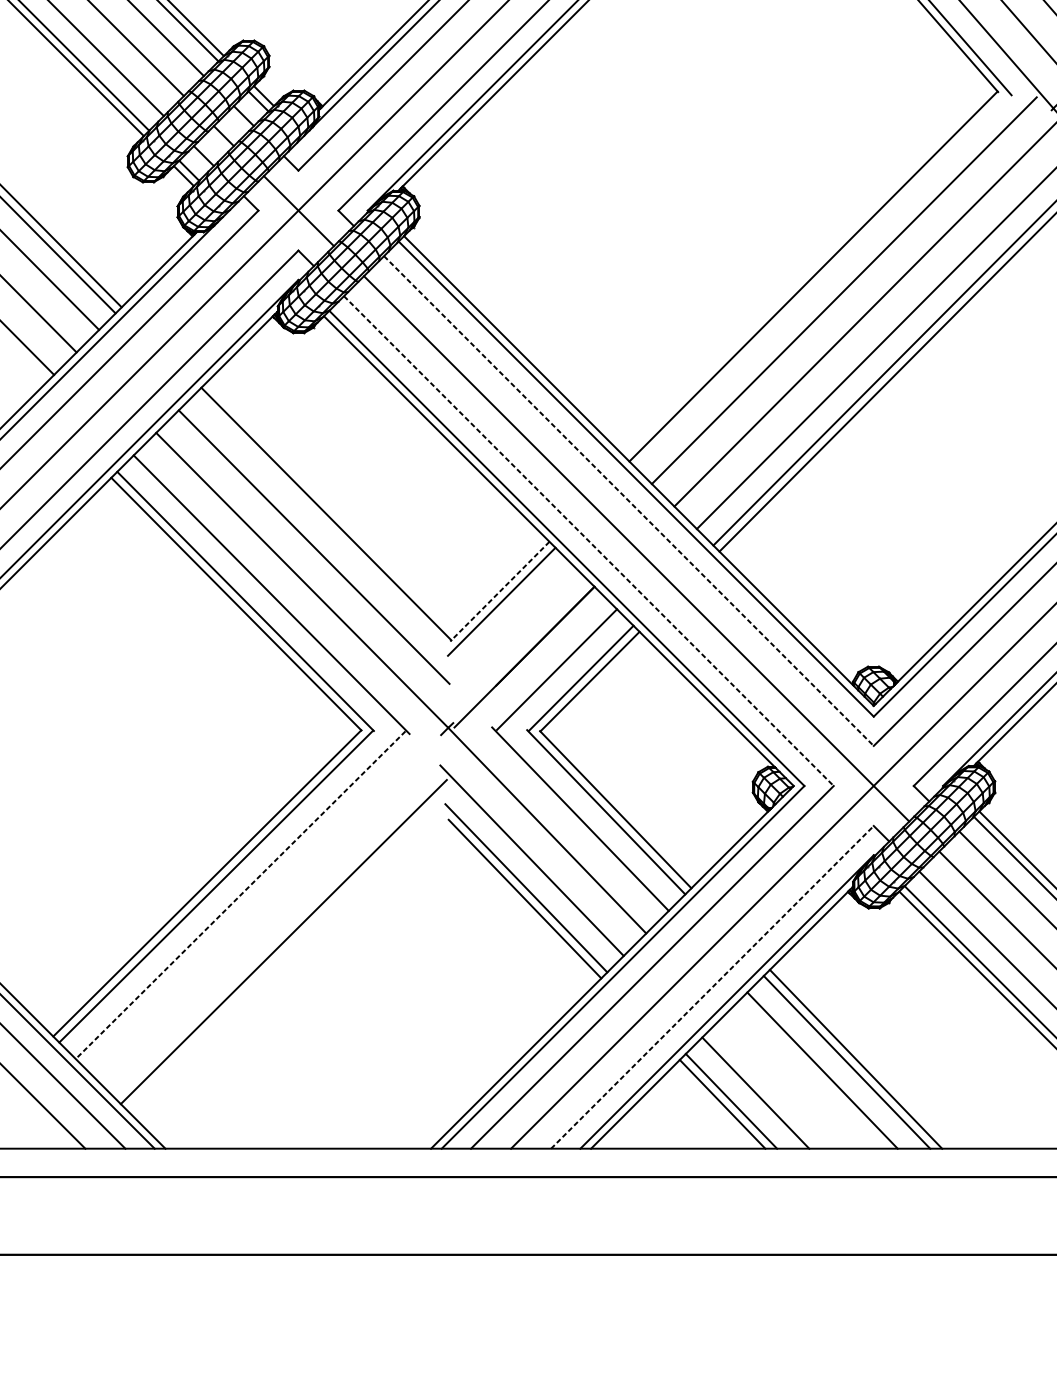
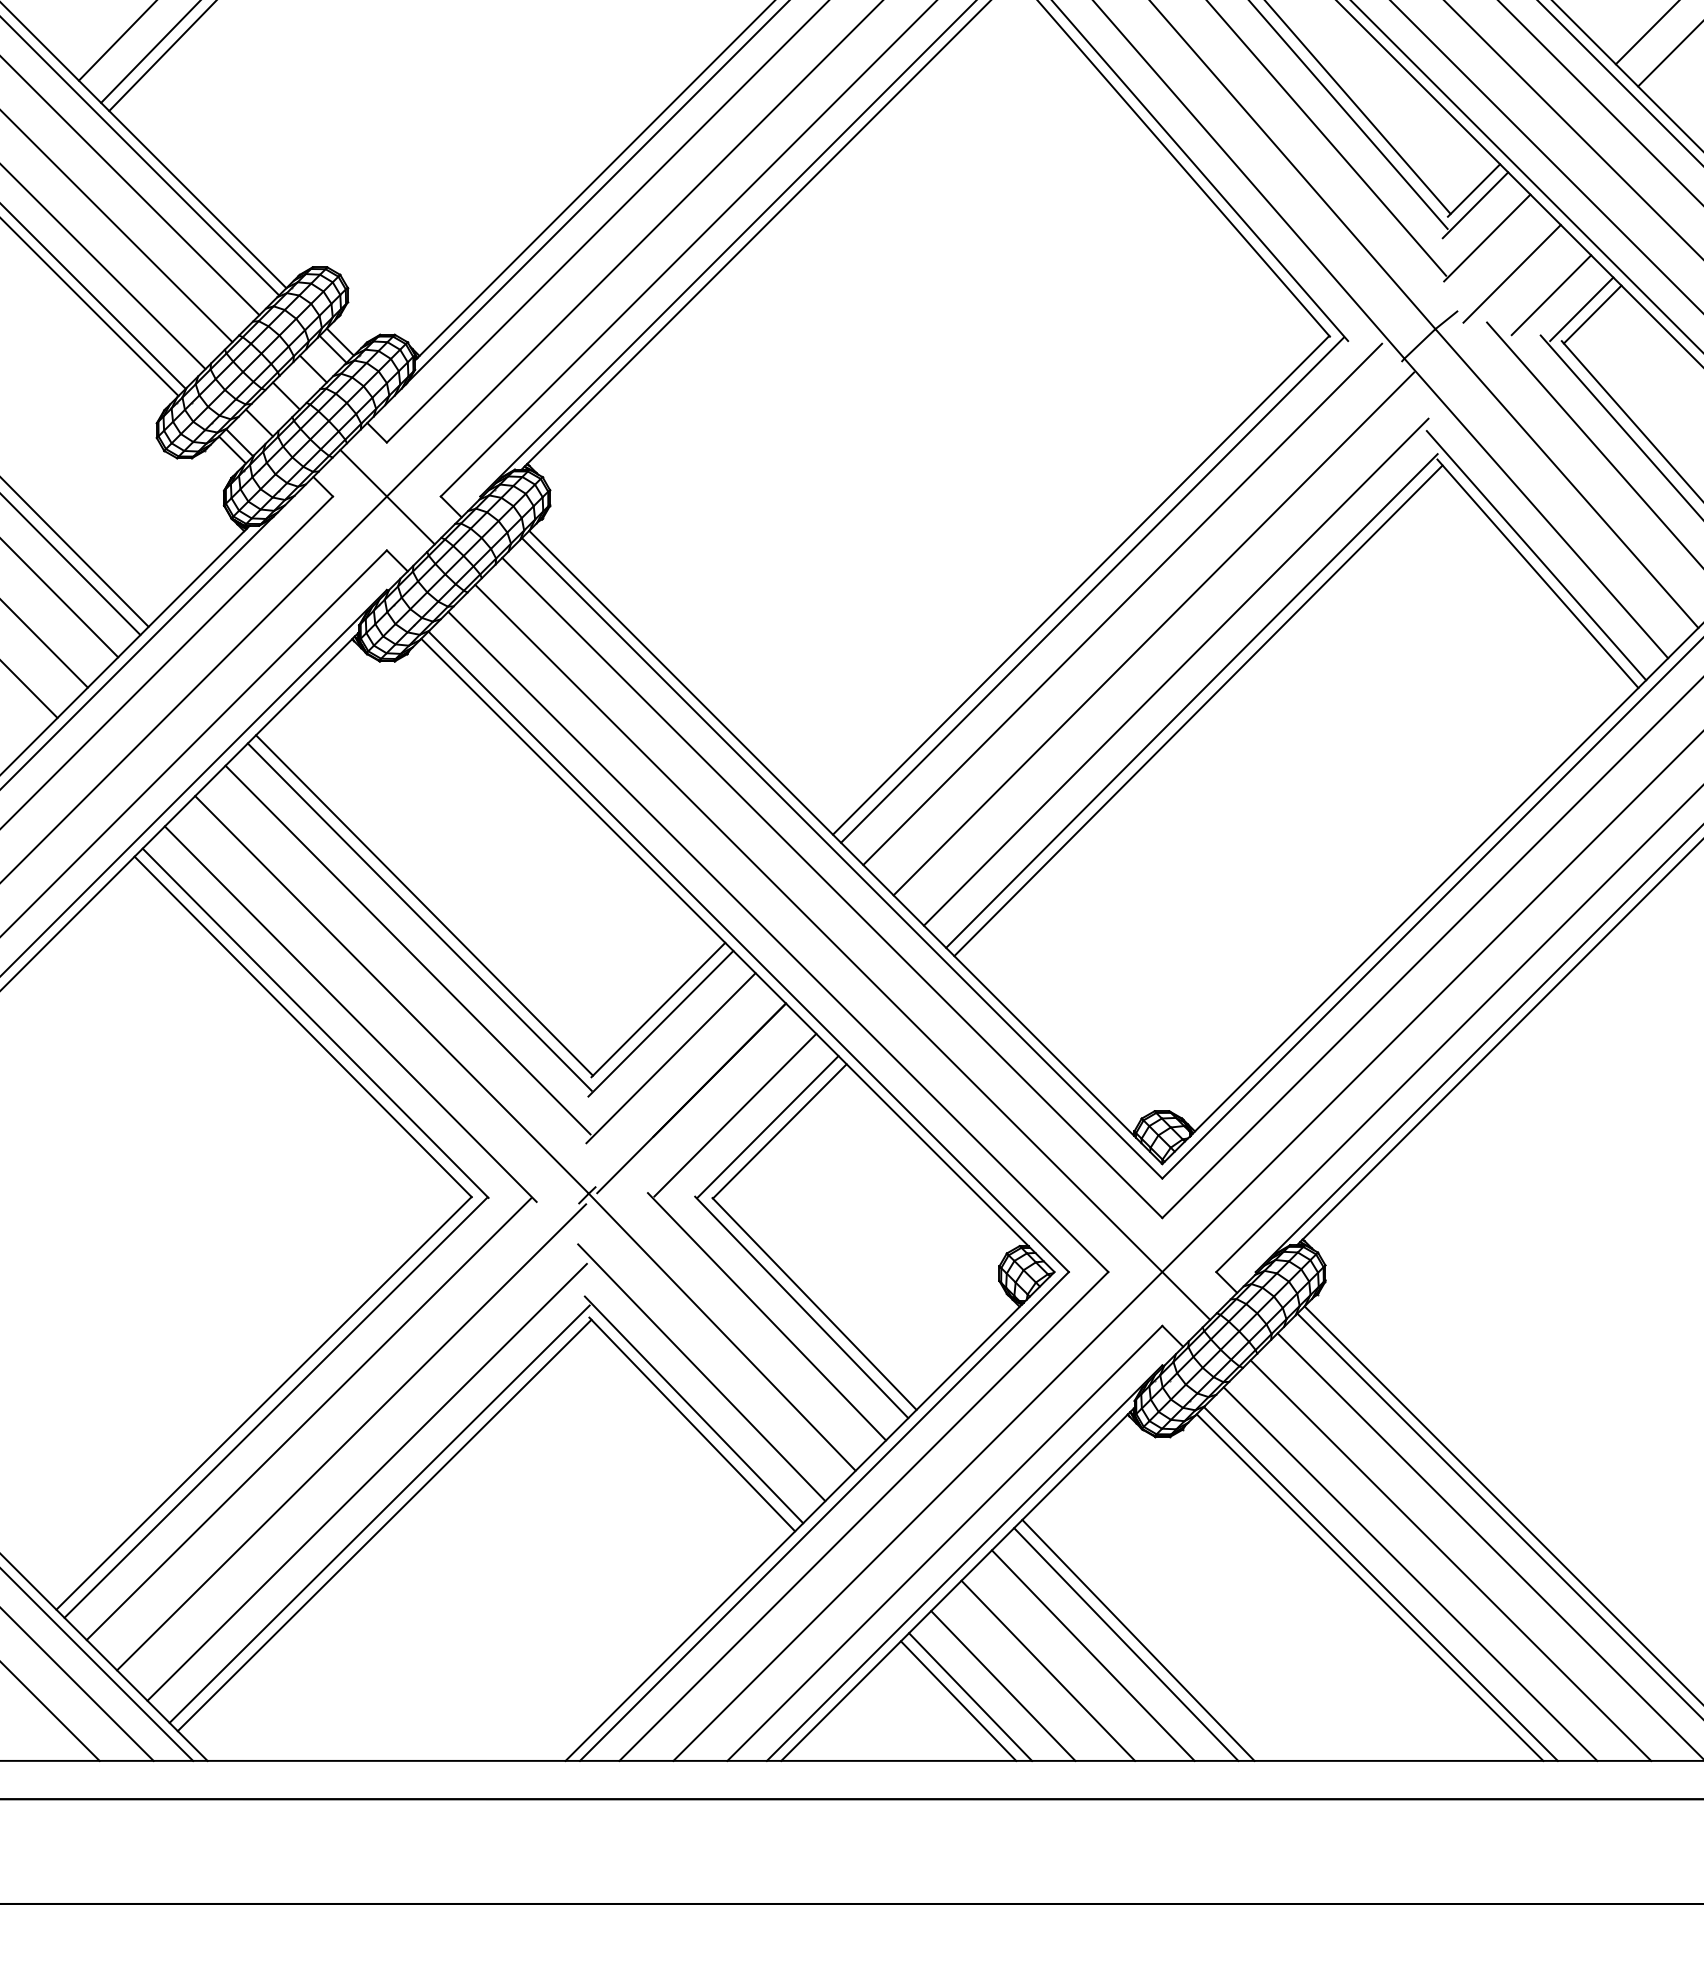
line: (821, 279) -> (1092, 589), added
line: (629, 500) -> (832, 887), dashed -> solid
line: (322, 522) -> (419, 916), added
line: (589, 540) -> (778, 941), dashed -> solid
line: (499, 591) -> (658, 1010), dashed -> solid
line: (508, 627) -> (670, 1058), added
line: (240, 895) -> (308, 1419), dashed -> solid
line: (272, 908) -> (351, 1437), added
line: (292, 965) -> (379, 1513), added
line: (296, 974) -> (384, 1525), added
line: (712, 987) -> (944, 1543), dashed -> solid
line: (789, 1081) -> (1048, 1670), added

